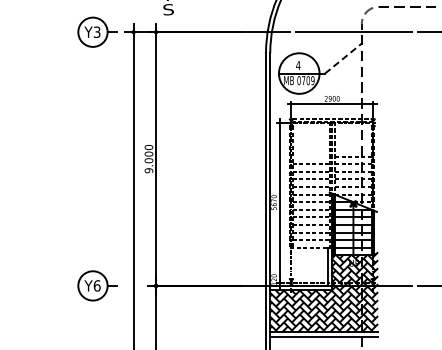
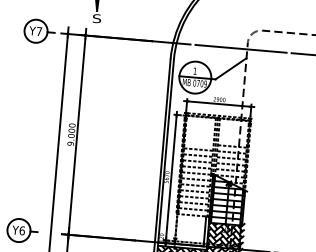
text: (96, 32) -> (38, 31), Y3 -> Y7
line: (343, 58) -> (231, 68), dashed -> solid
text: (298, 65) -> (195, 71), 4 -> 1

